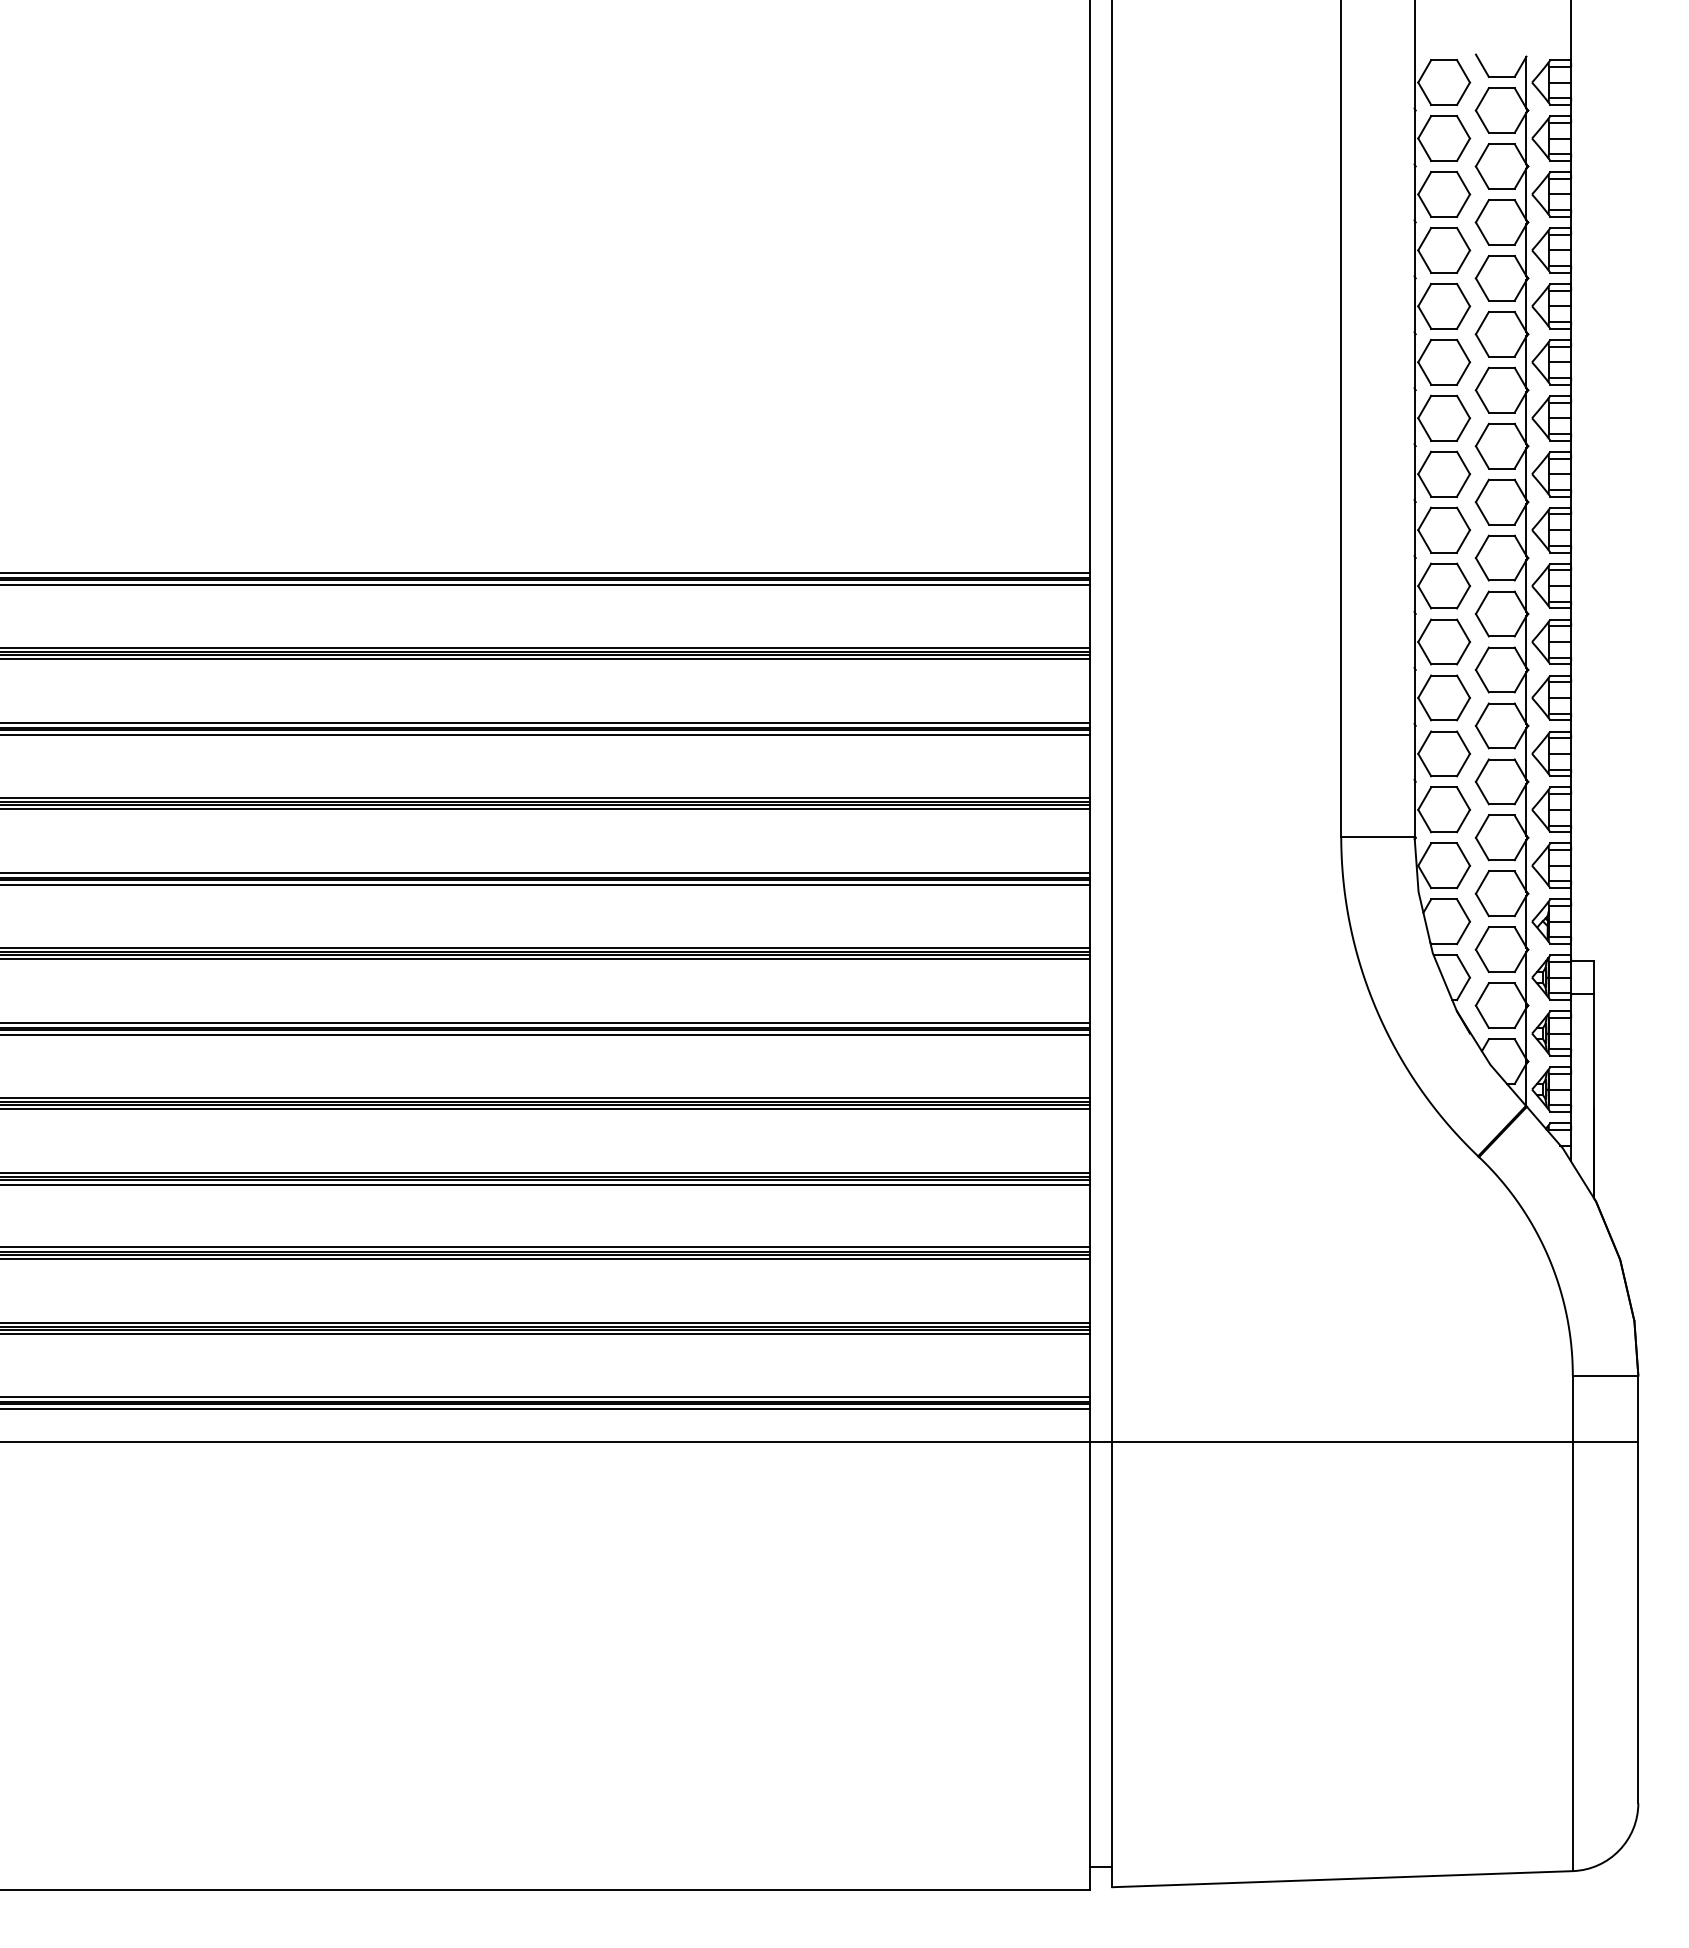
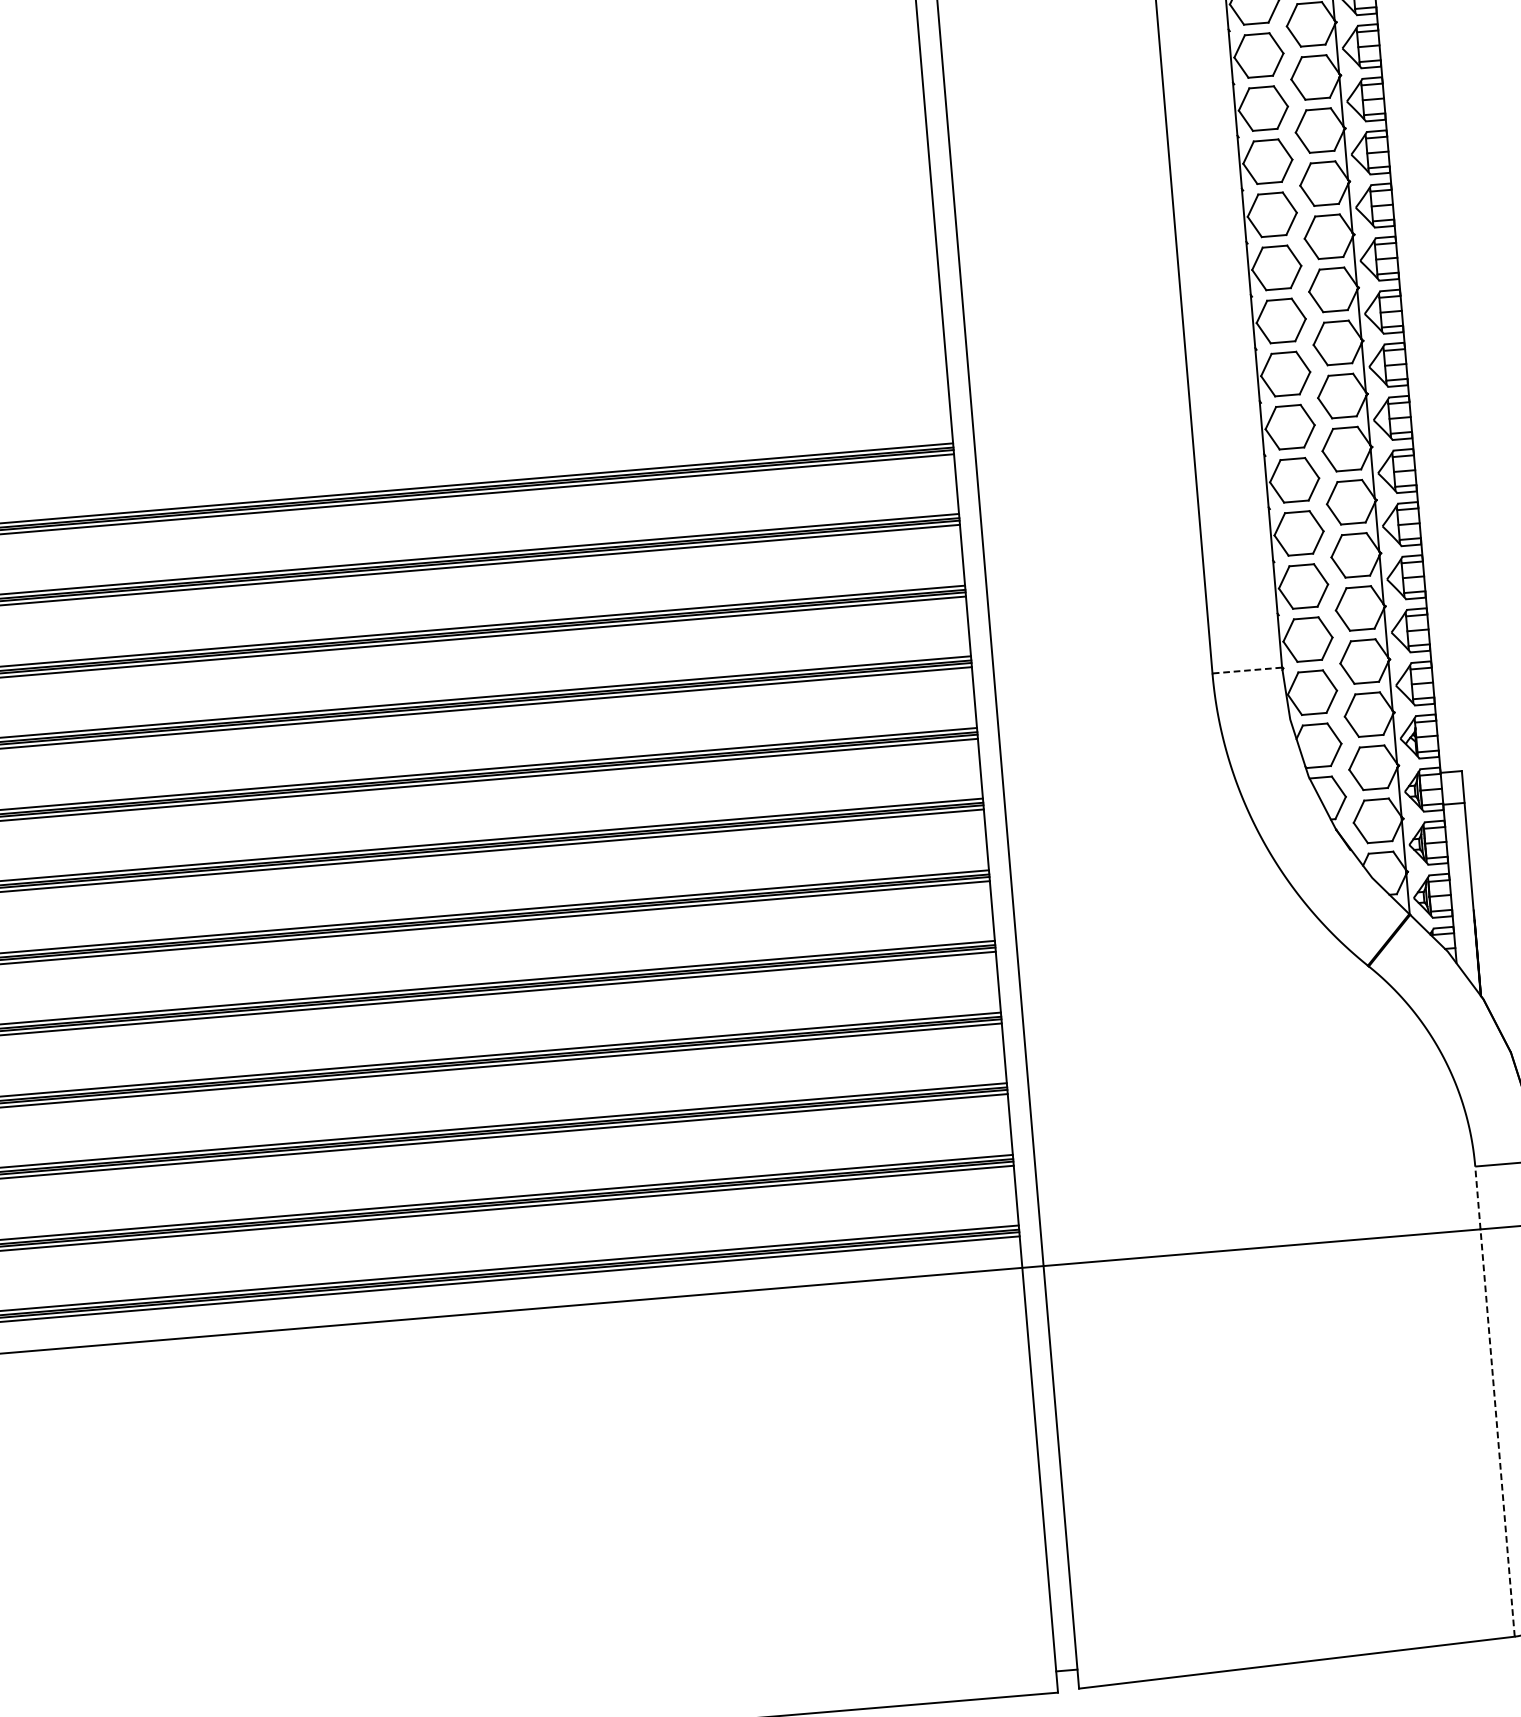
line: (1377, 836) -> (1246, 670), solid -> dashed
line: (1572, 1623) -> (1494, 1401), solid -> dashed

